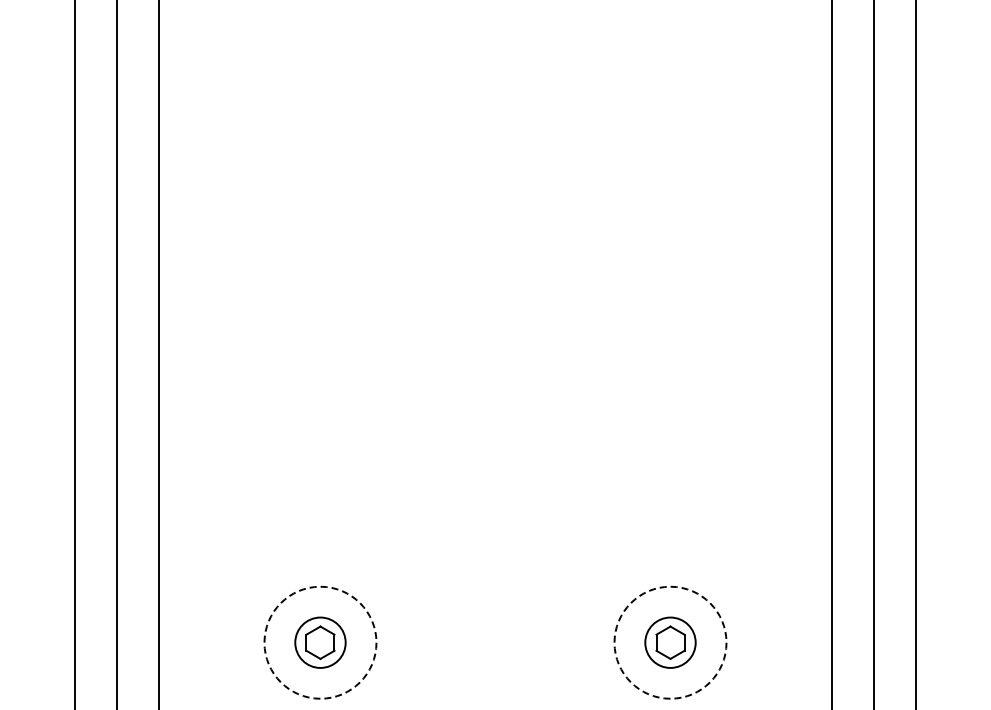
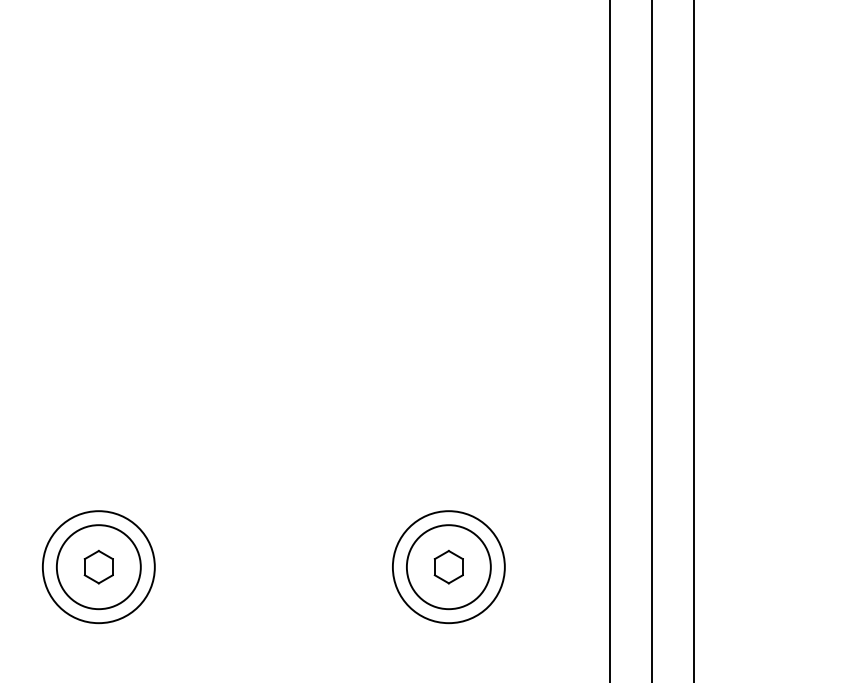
circle: (320, 642) -> (98, 566), dashed -> solid
circle: (320, 642) -> (98, 566), size x1.67
circle: (670, 642) -> (448, 566), dashed -> solid
circle: (670, 642) -> (448, 566), size x1.67

